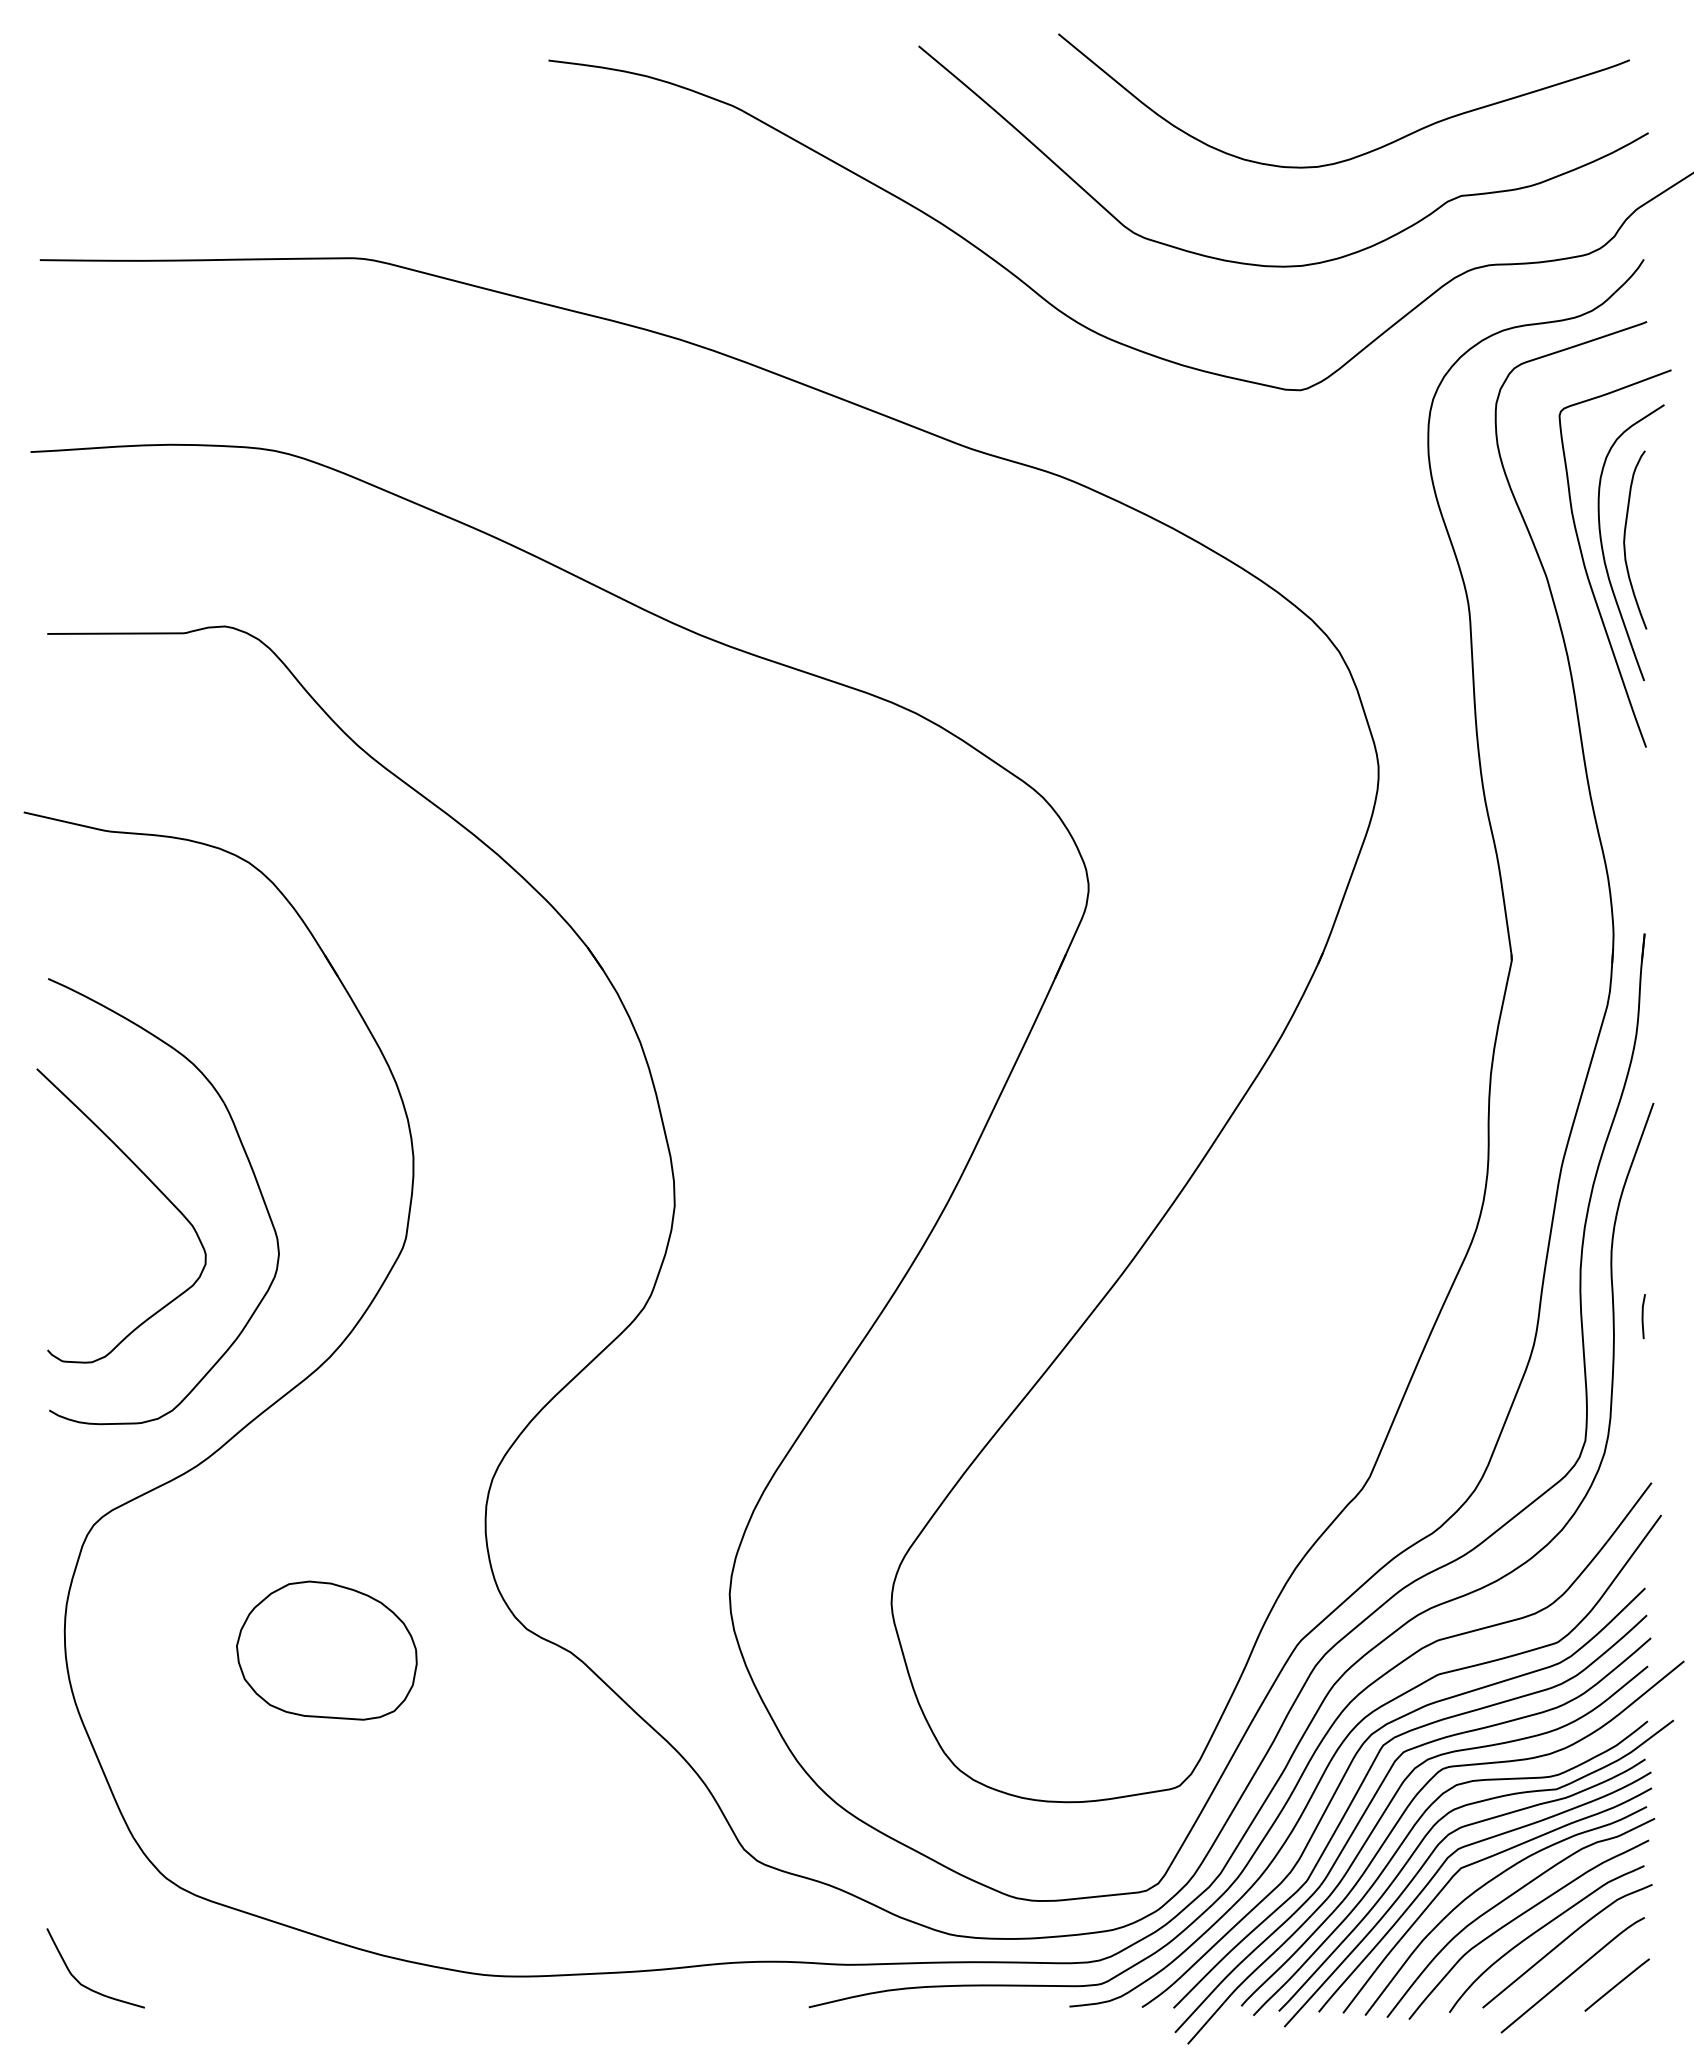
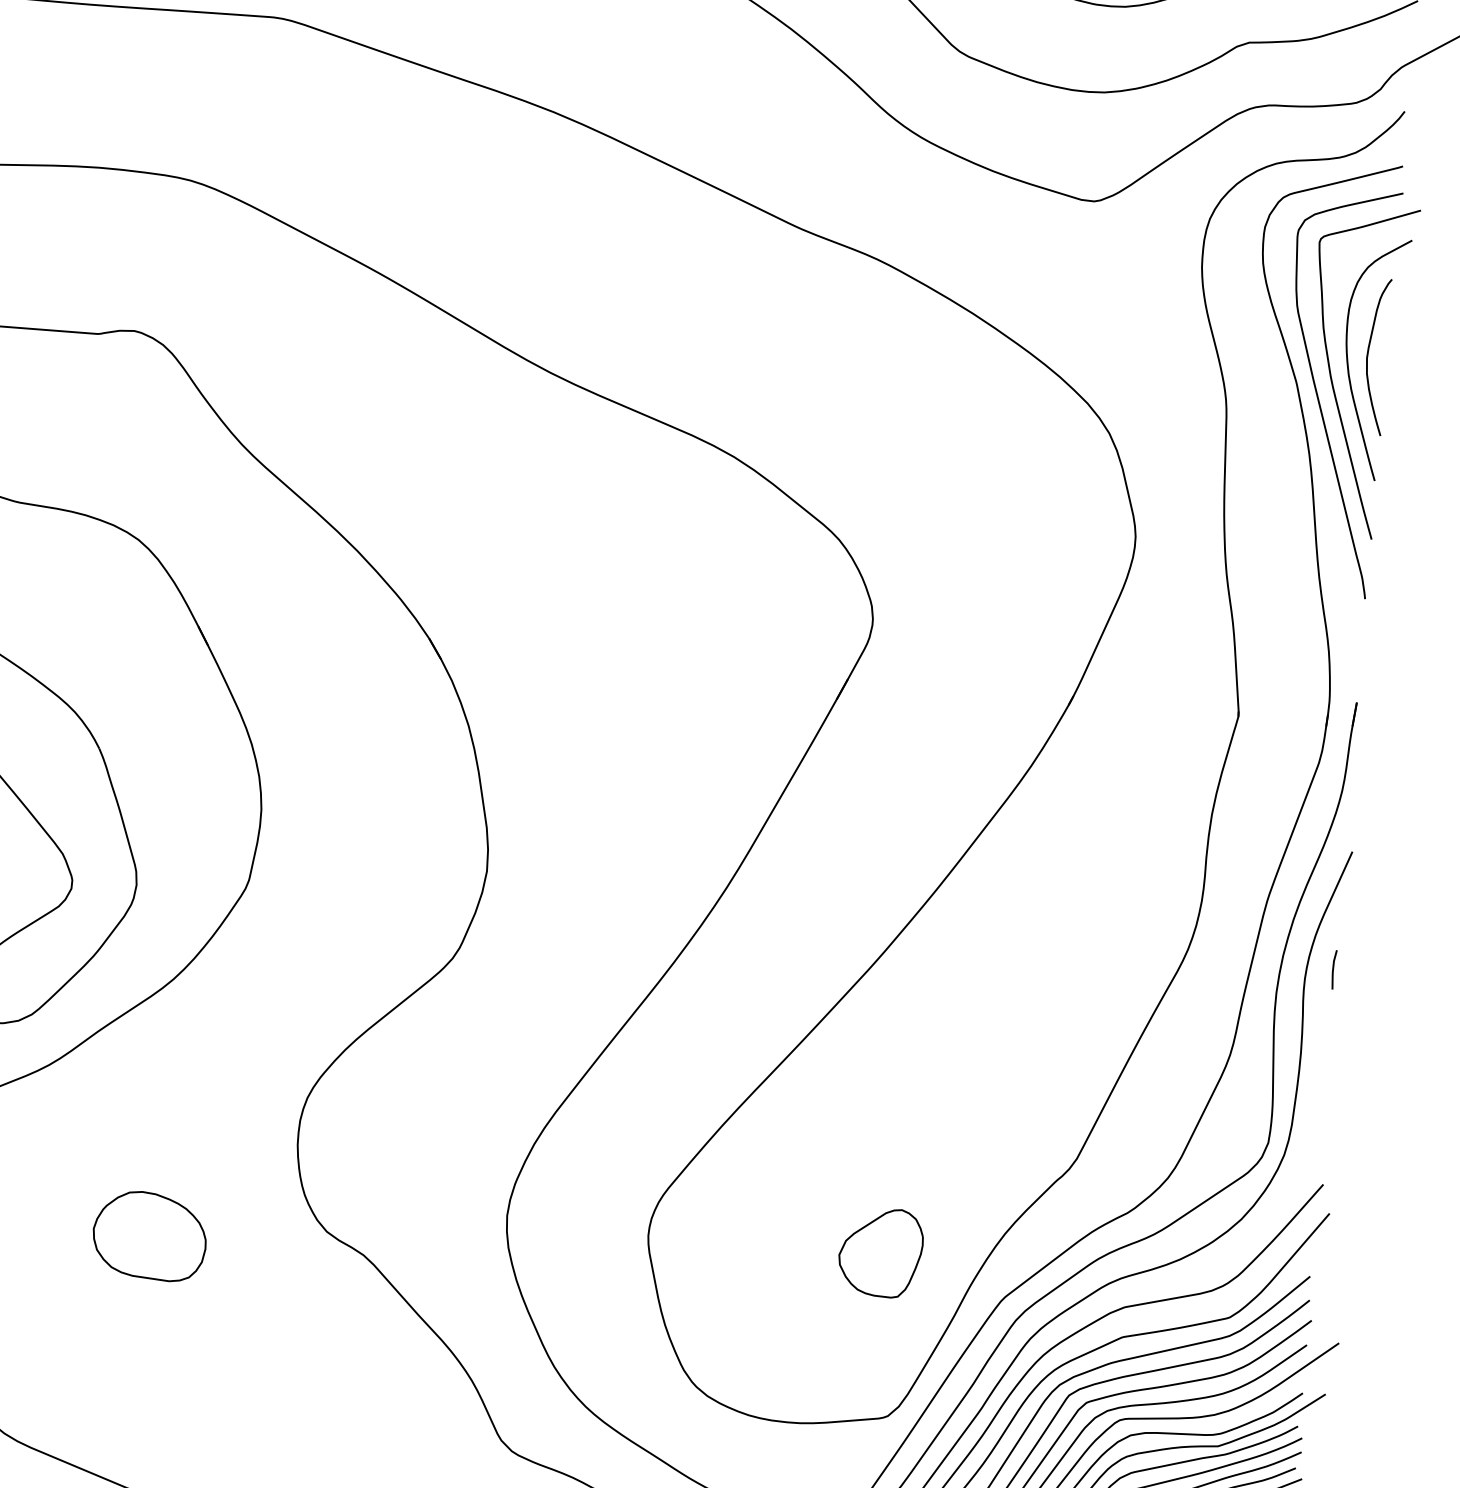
curve: (1572, 589) -> (1318, 395), added
line: (1643, 1316) -> (1333, 969), moved
part: (1156, 1601) -> (880, 1252), added
part: (326, 1650) -> (149, 1236), size x0.71

